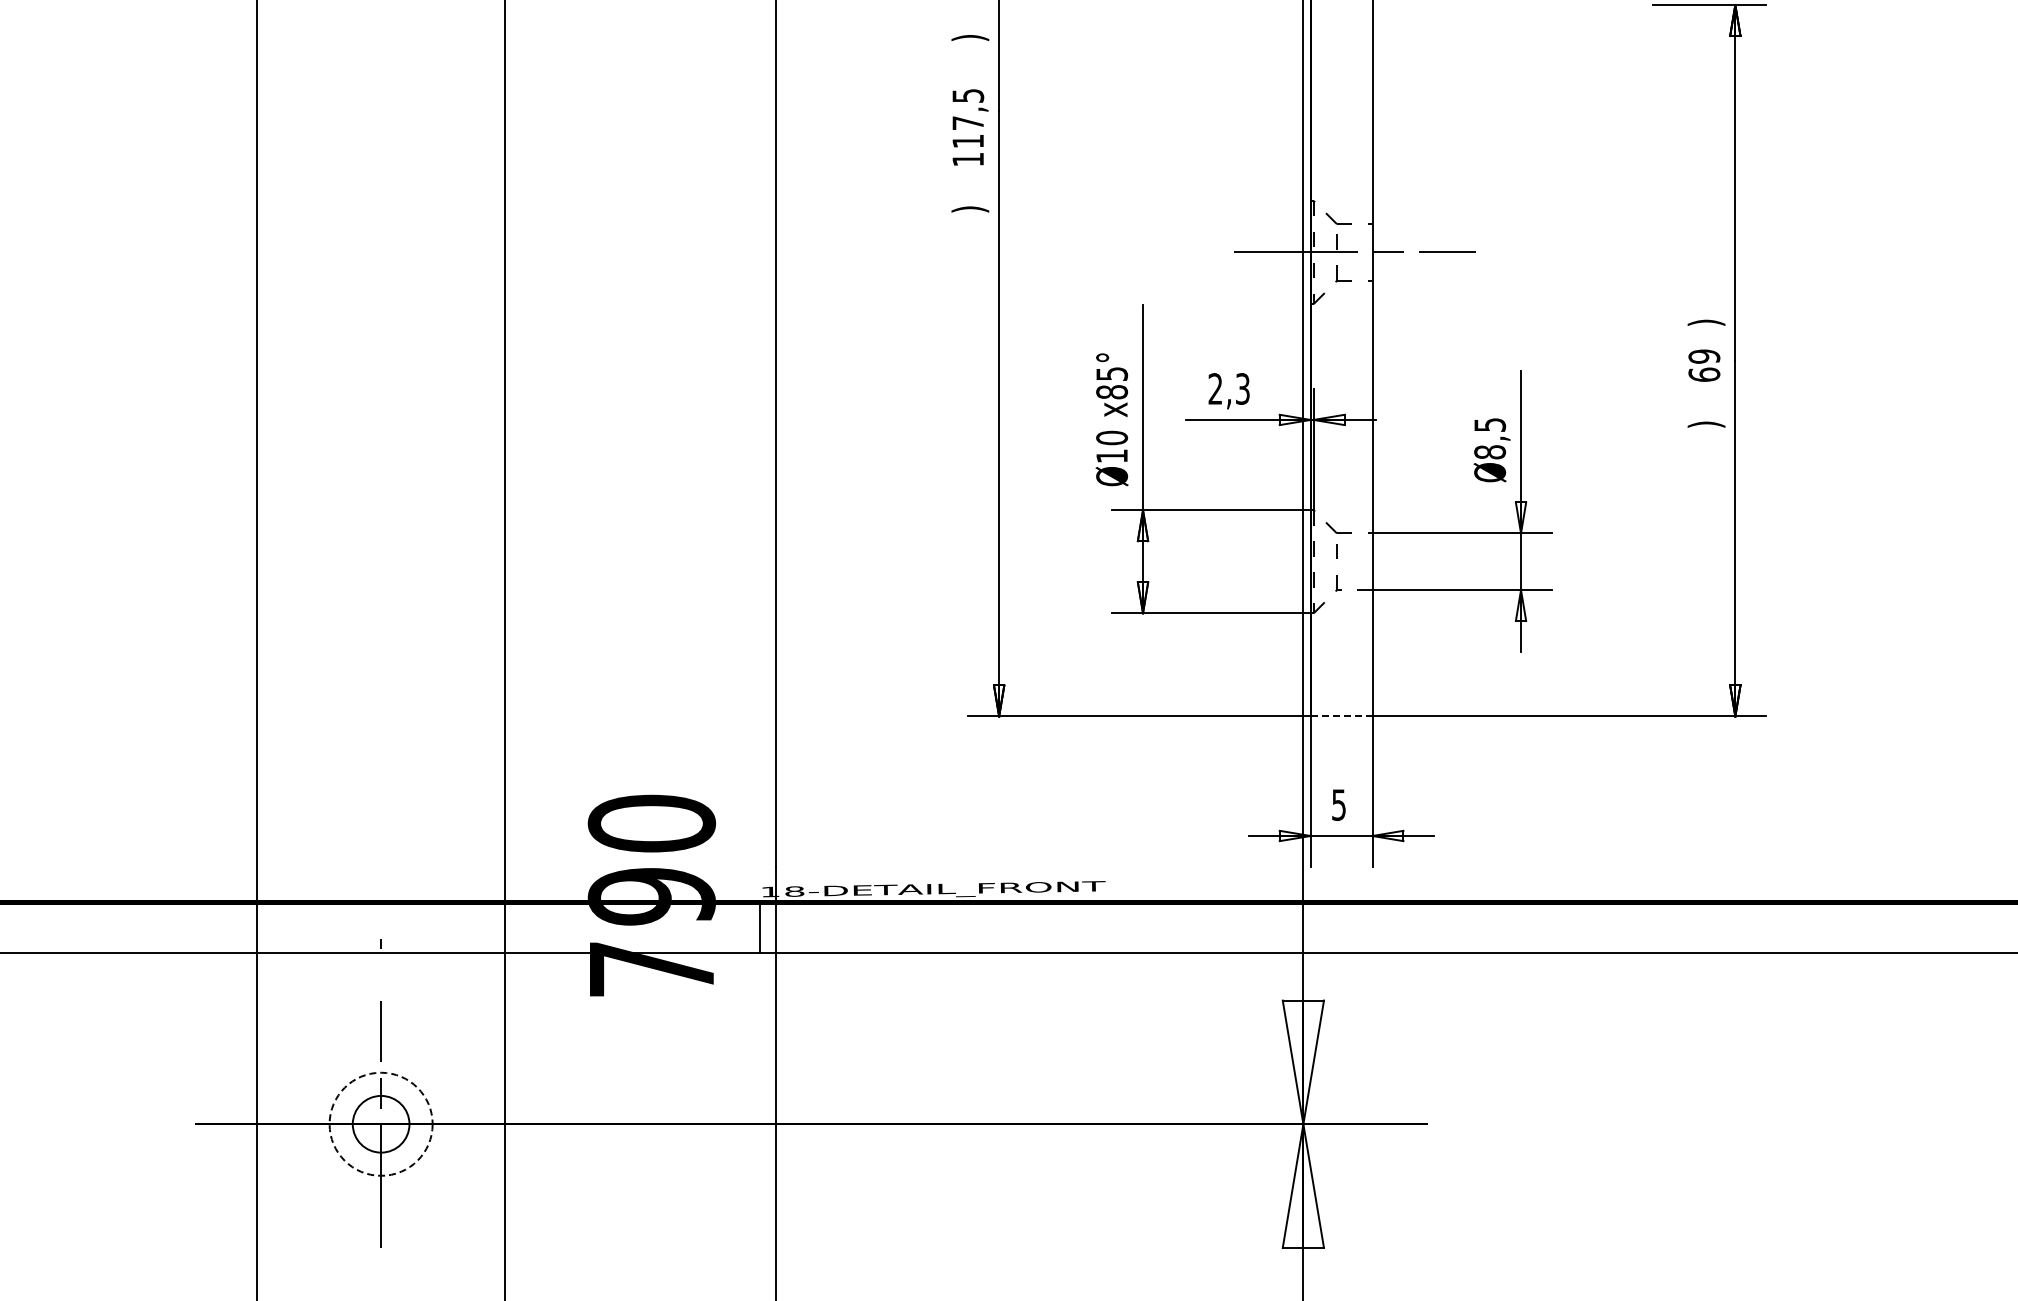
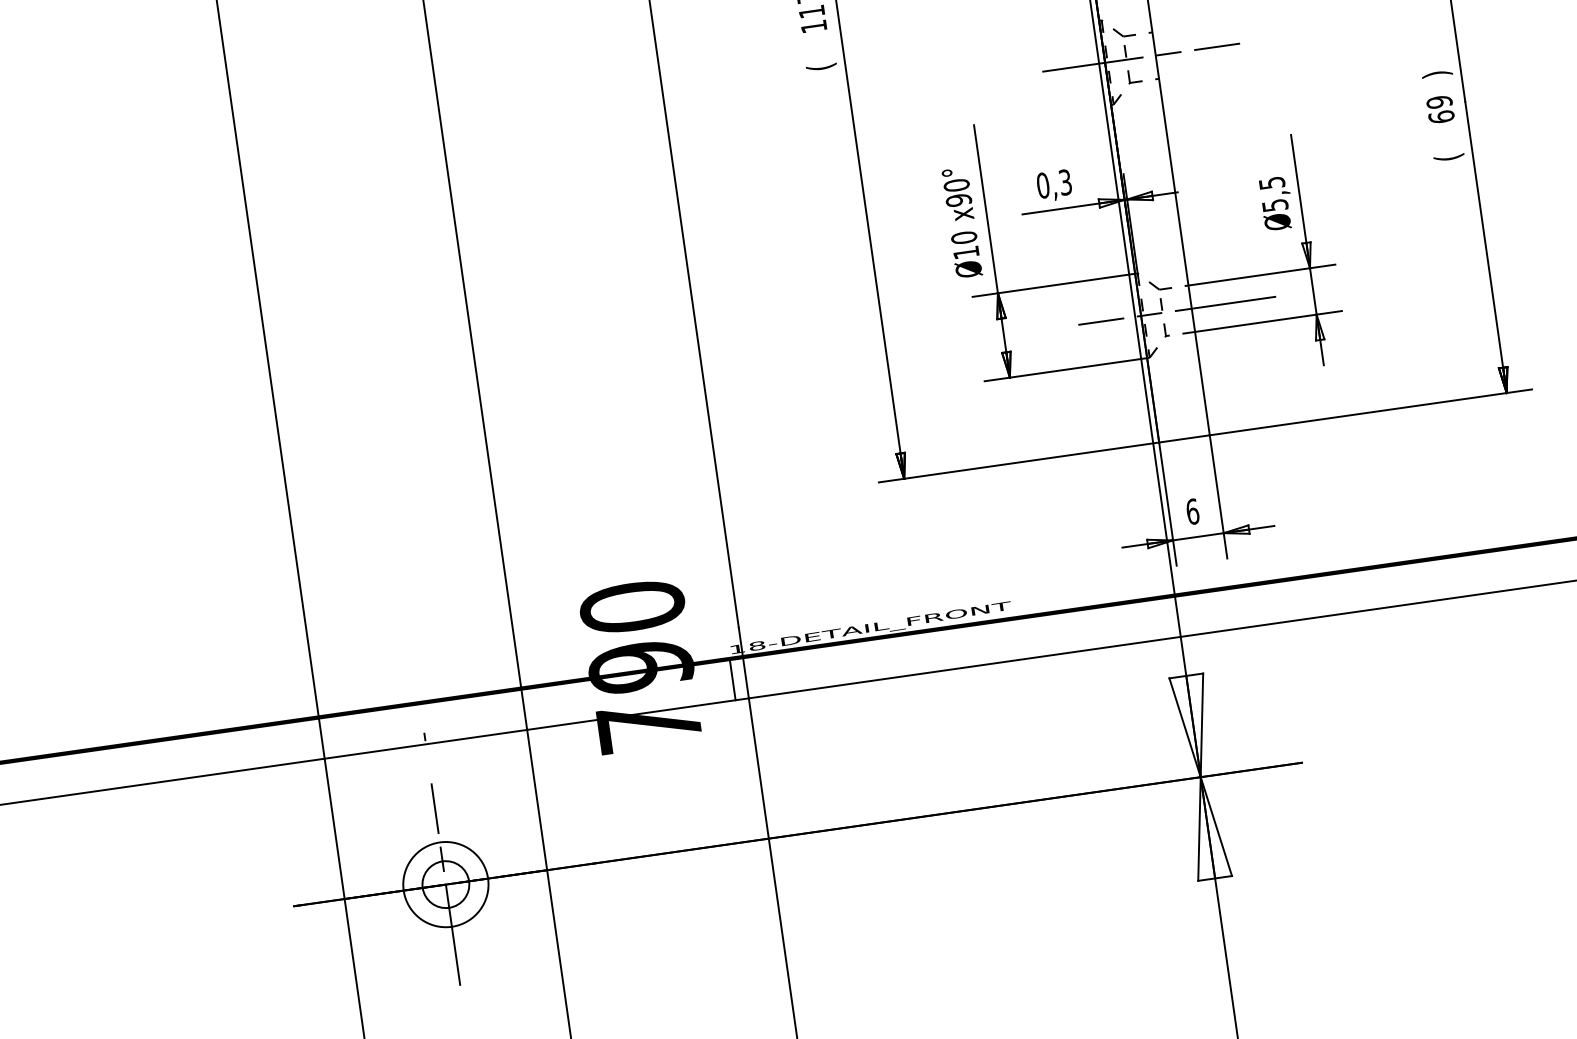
text: (970, 209) -> (821, 67), ) -> (
text: (1112, 382) -> (958, 192), x85° -> x90°
text: (1215, 388) -> (1043, 185), 2,3 -> 0,3
text: (1706, 424) -> (1449, 157), ) -> (
text: (1490, 452) -> (1275, 205), Ø8,5 -> Ø5,5
line: (1354, 561) -> (1176, 310), added
line: (1341, 716) -> (1184, 439), dashed -> solid
text: (1339, 805) -> (1193, 512), 5 -> 6
circle: (380, 1123) -> (445, 884), dashed -> solid

